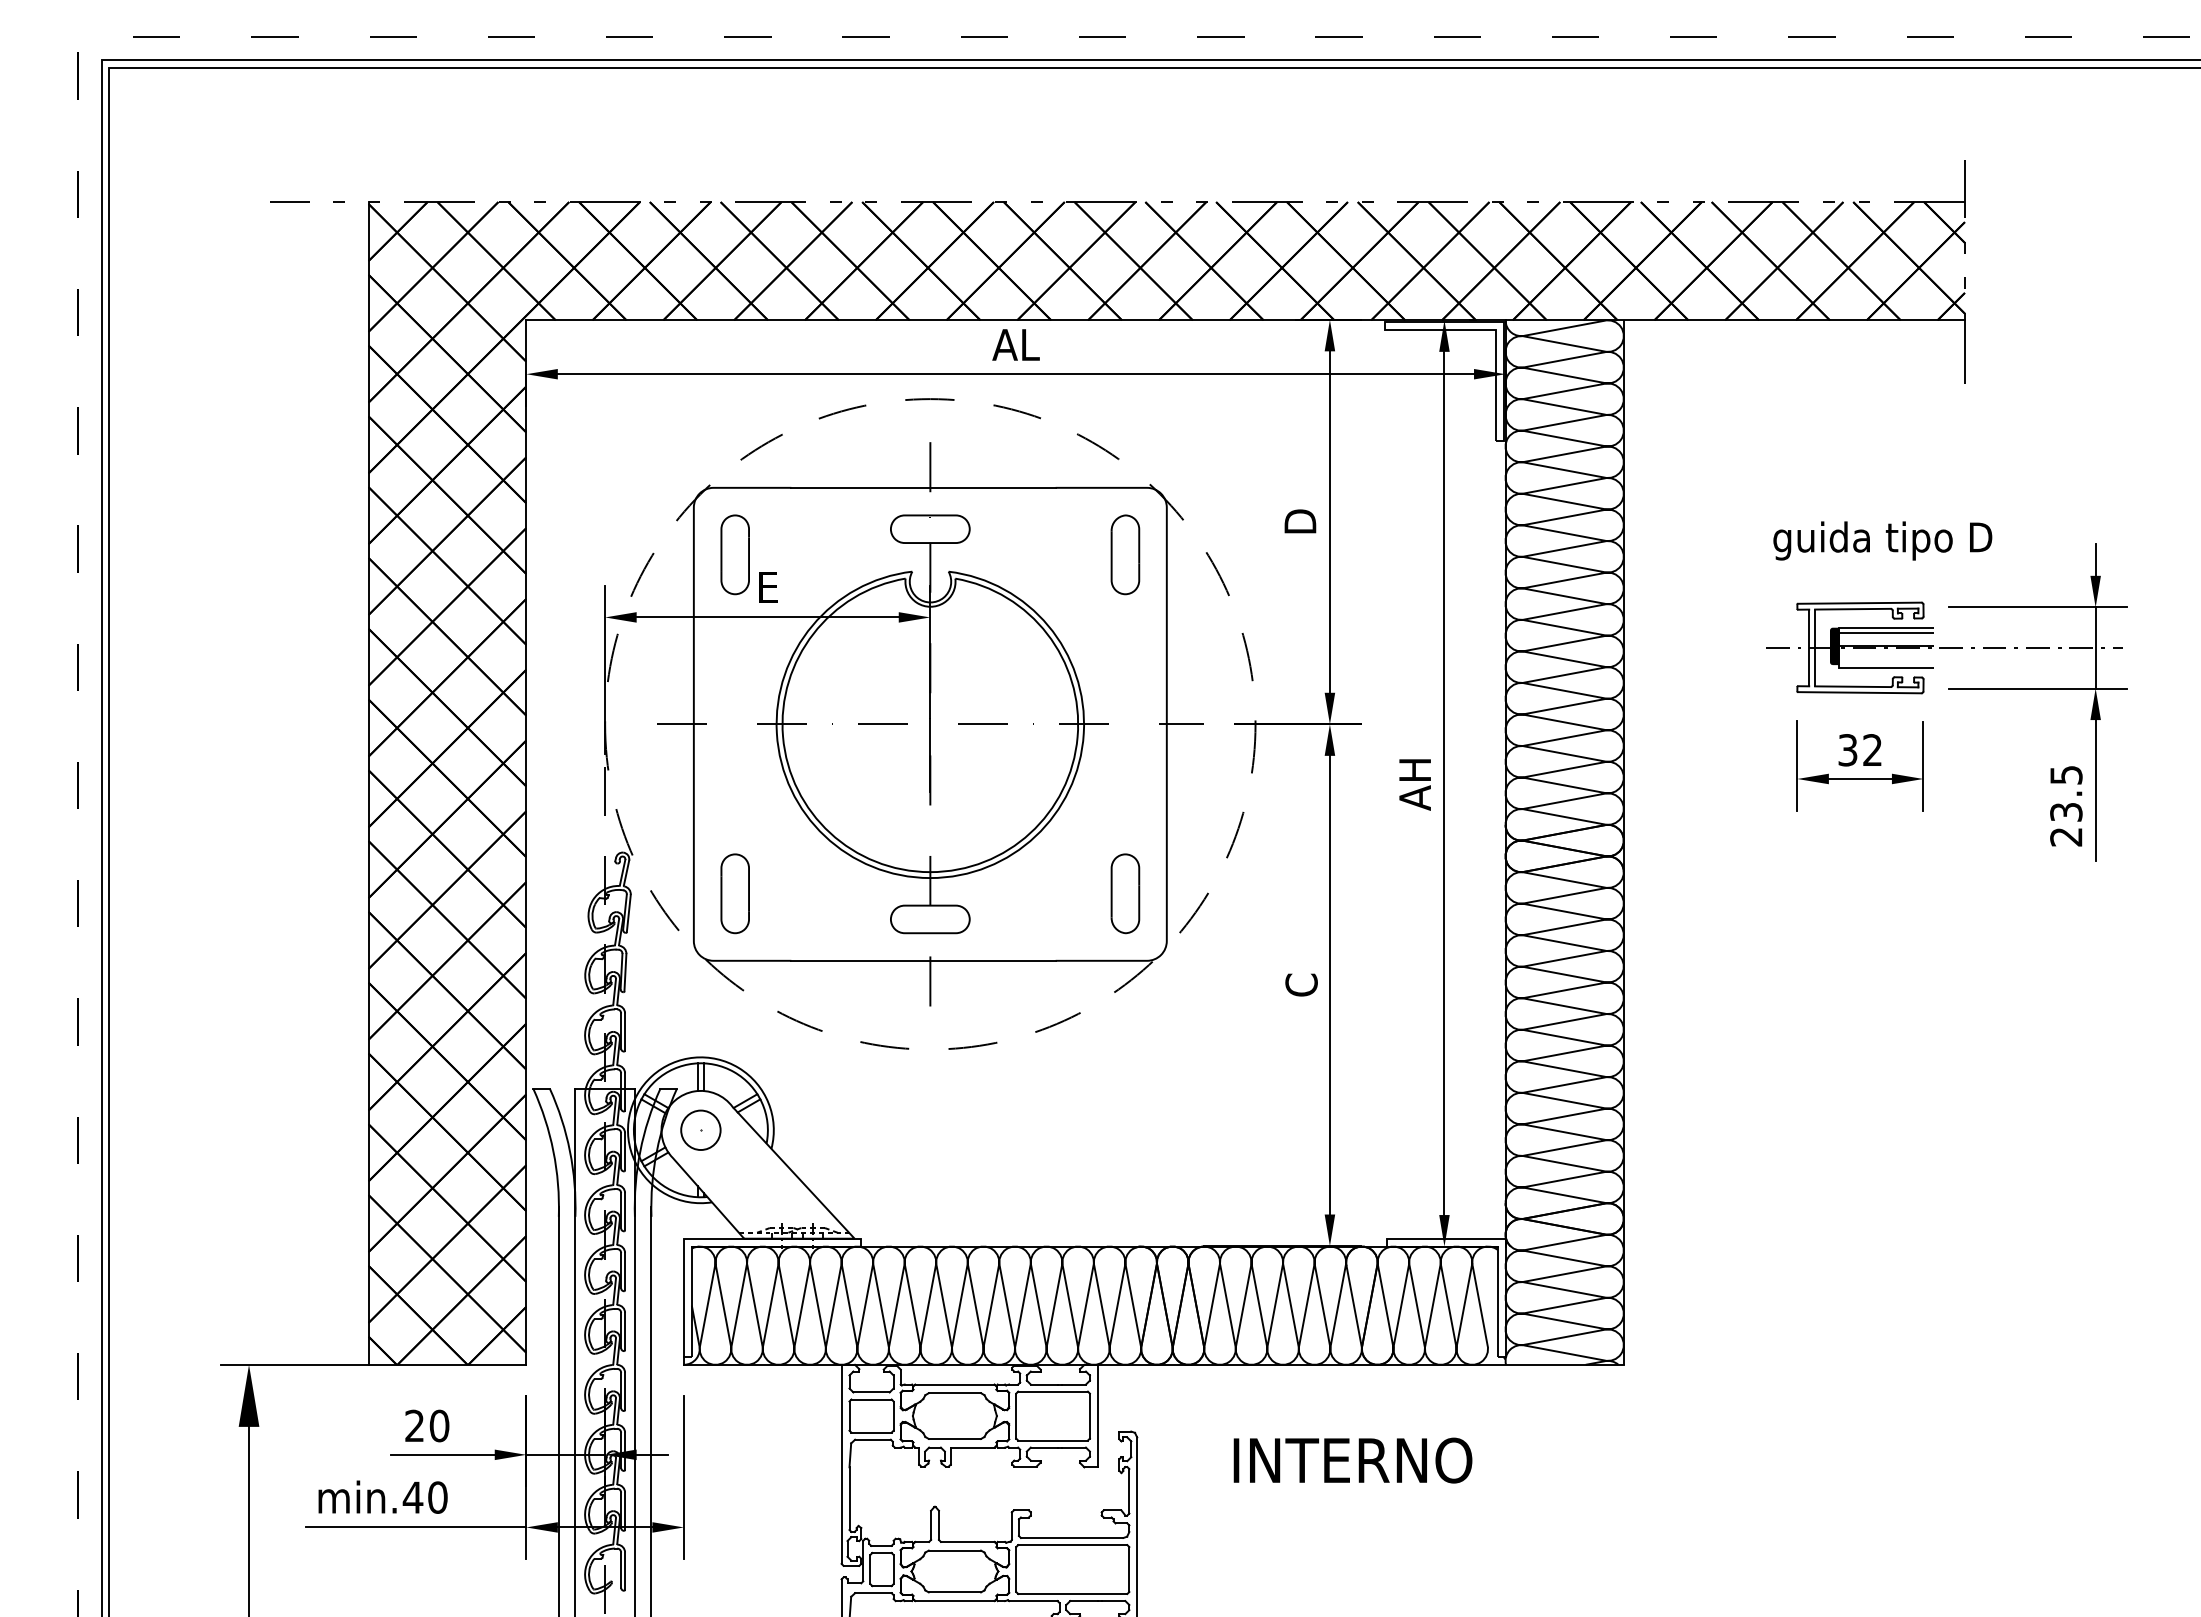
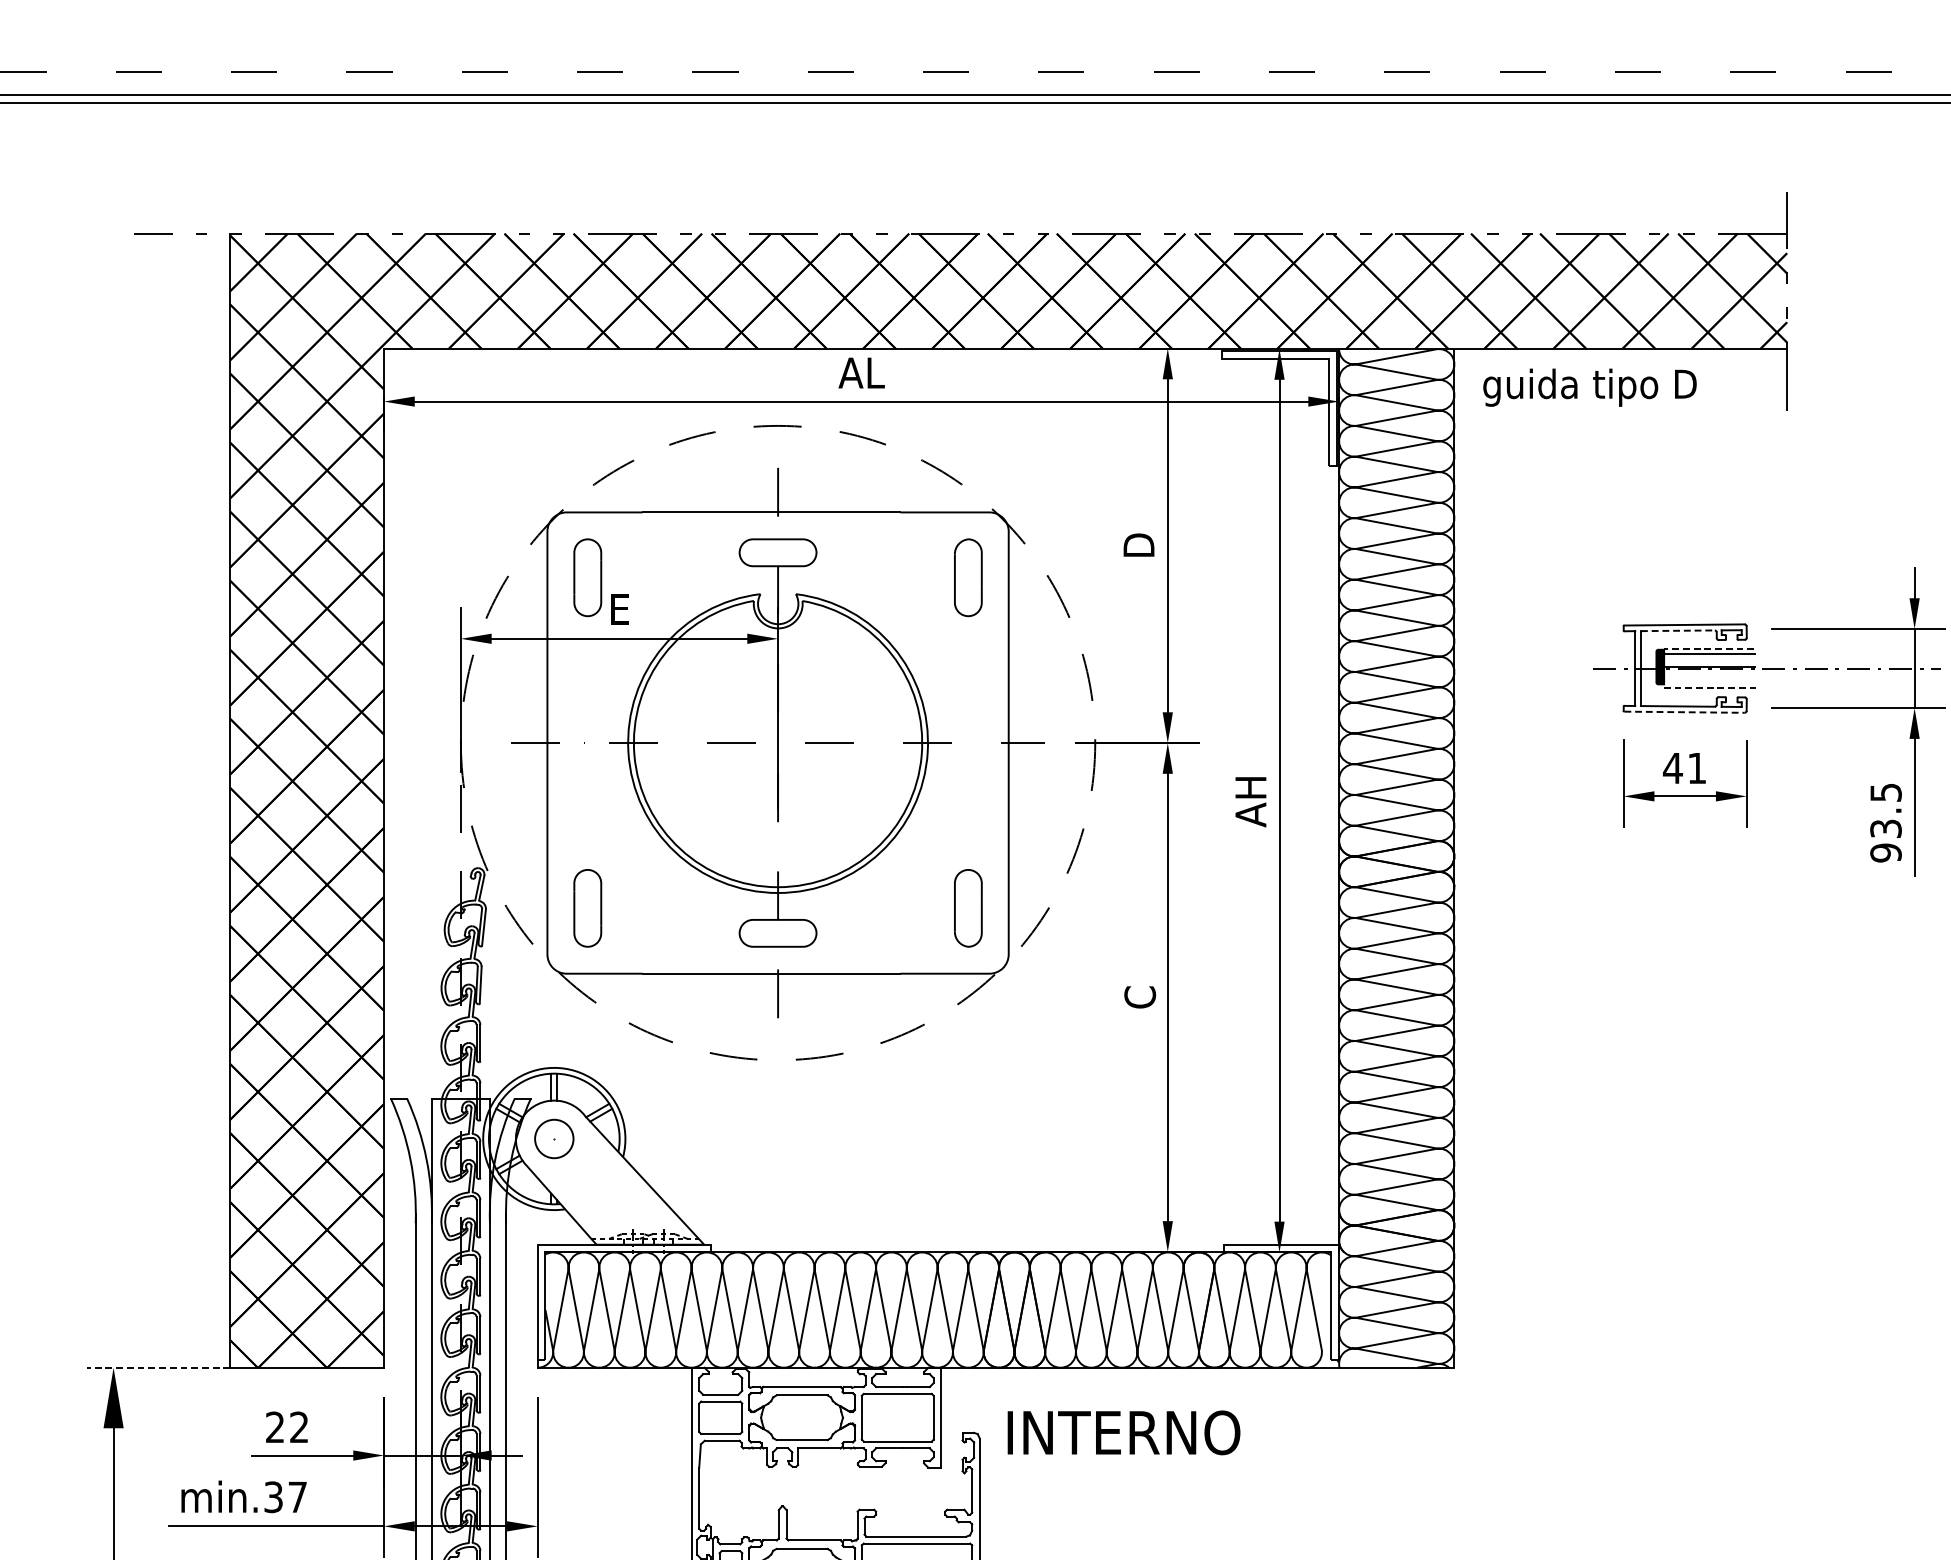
text: (1882, 540) -> (1589, 387), moved
line: (1852, 609) -> (1677, 631), solid -> dashed
line: (1838, 647) -> (1663, 668), solid -> dashed
line: (1859, 692) -> (1684, 712), solid -> dashed
text: (1859, 750) -> (1684, 768), 32 -> 41
text: (2066, 836) -> (1886, 852), 23.5 -> 93.5
line: (295, 1364) -> (158, 1367), solid -> dashed
text: (439, 1425) -> (299, 1426), 20 -> 22
text: (1352, 1460) -> (1123, 1432), moved
text: (424, 1497) -> (284, 1497), min.40 -> min.37

